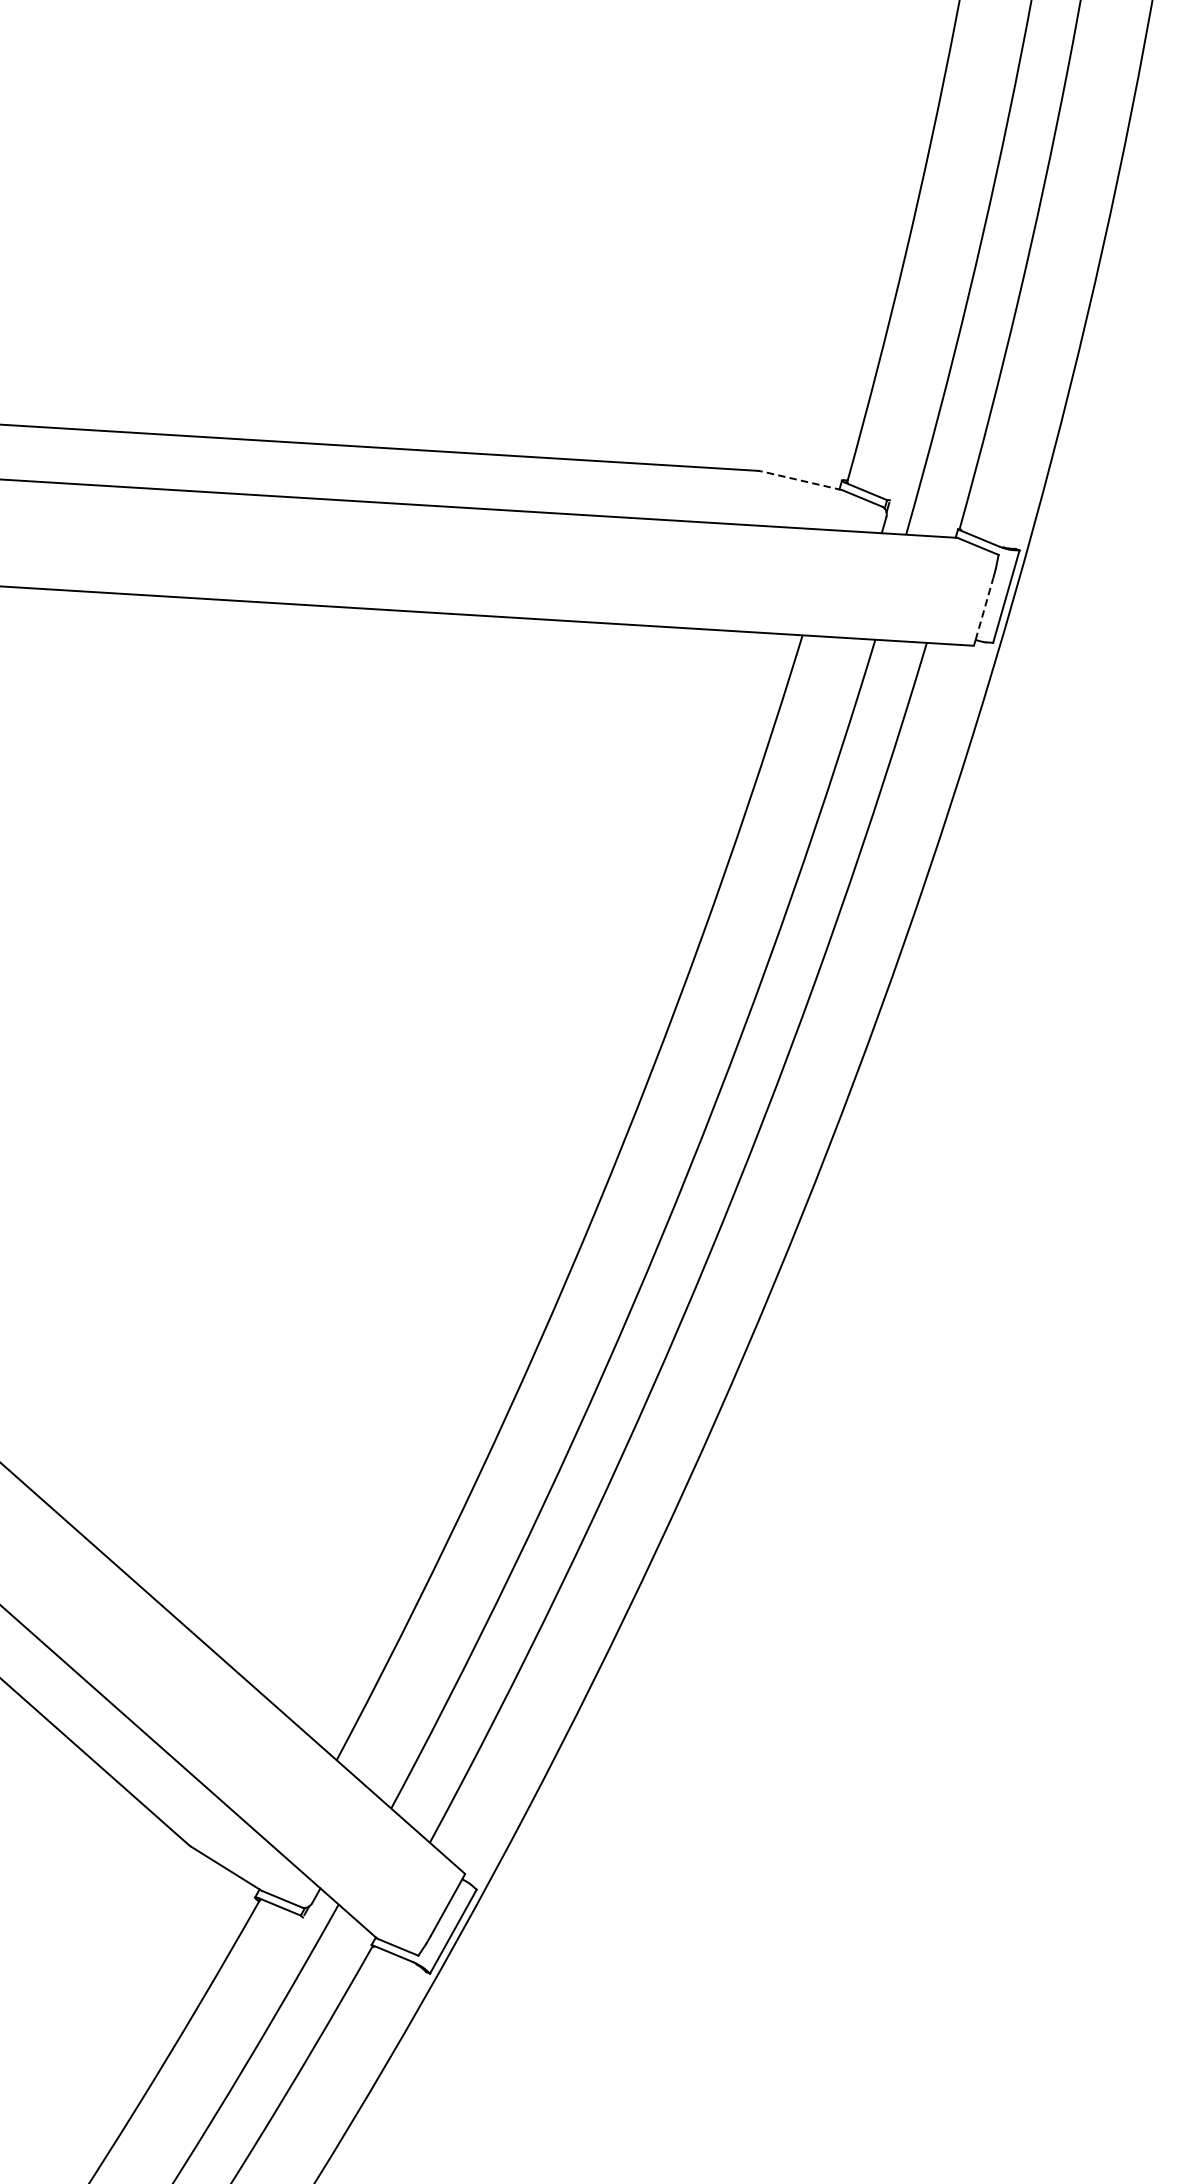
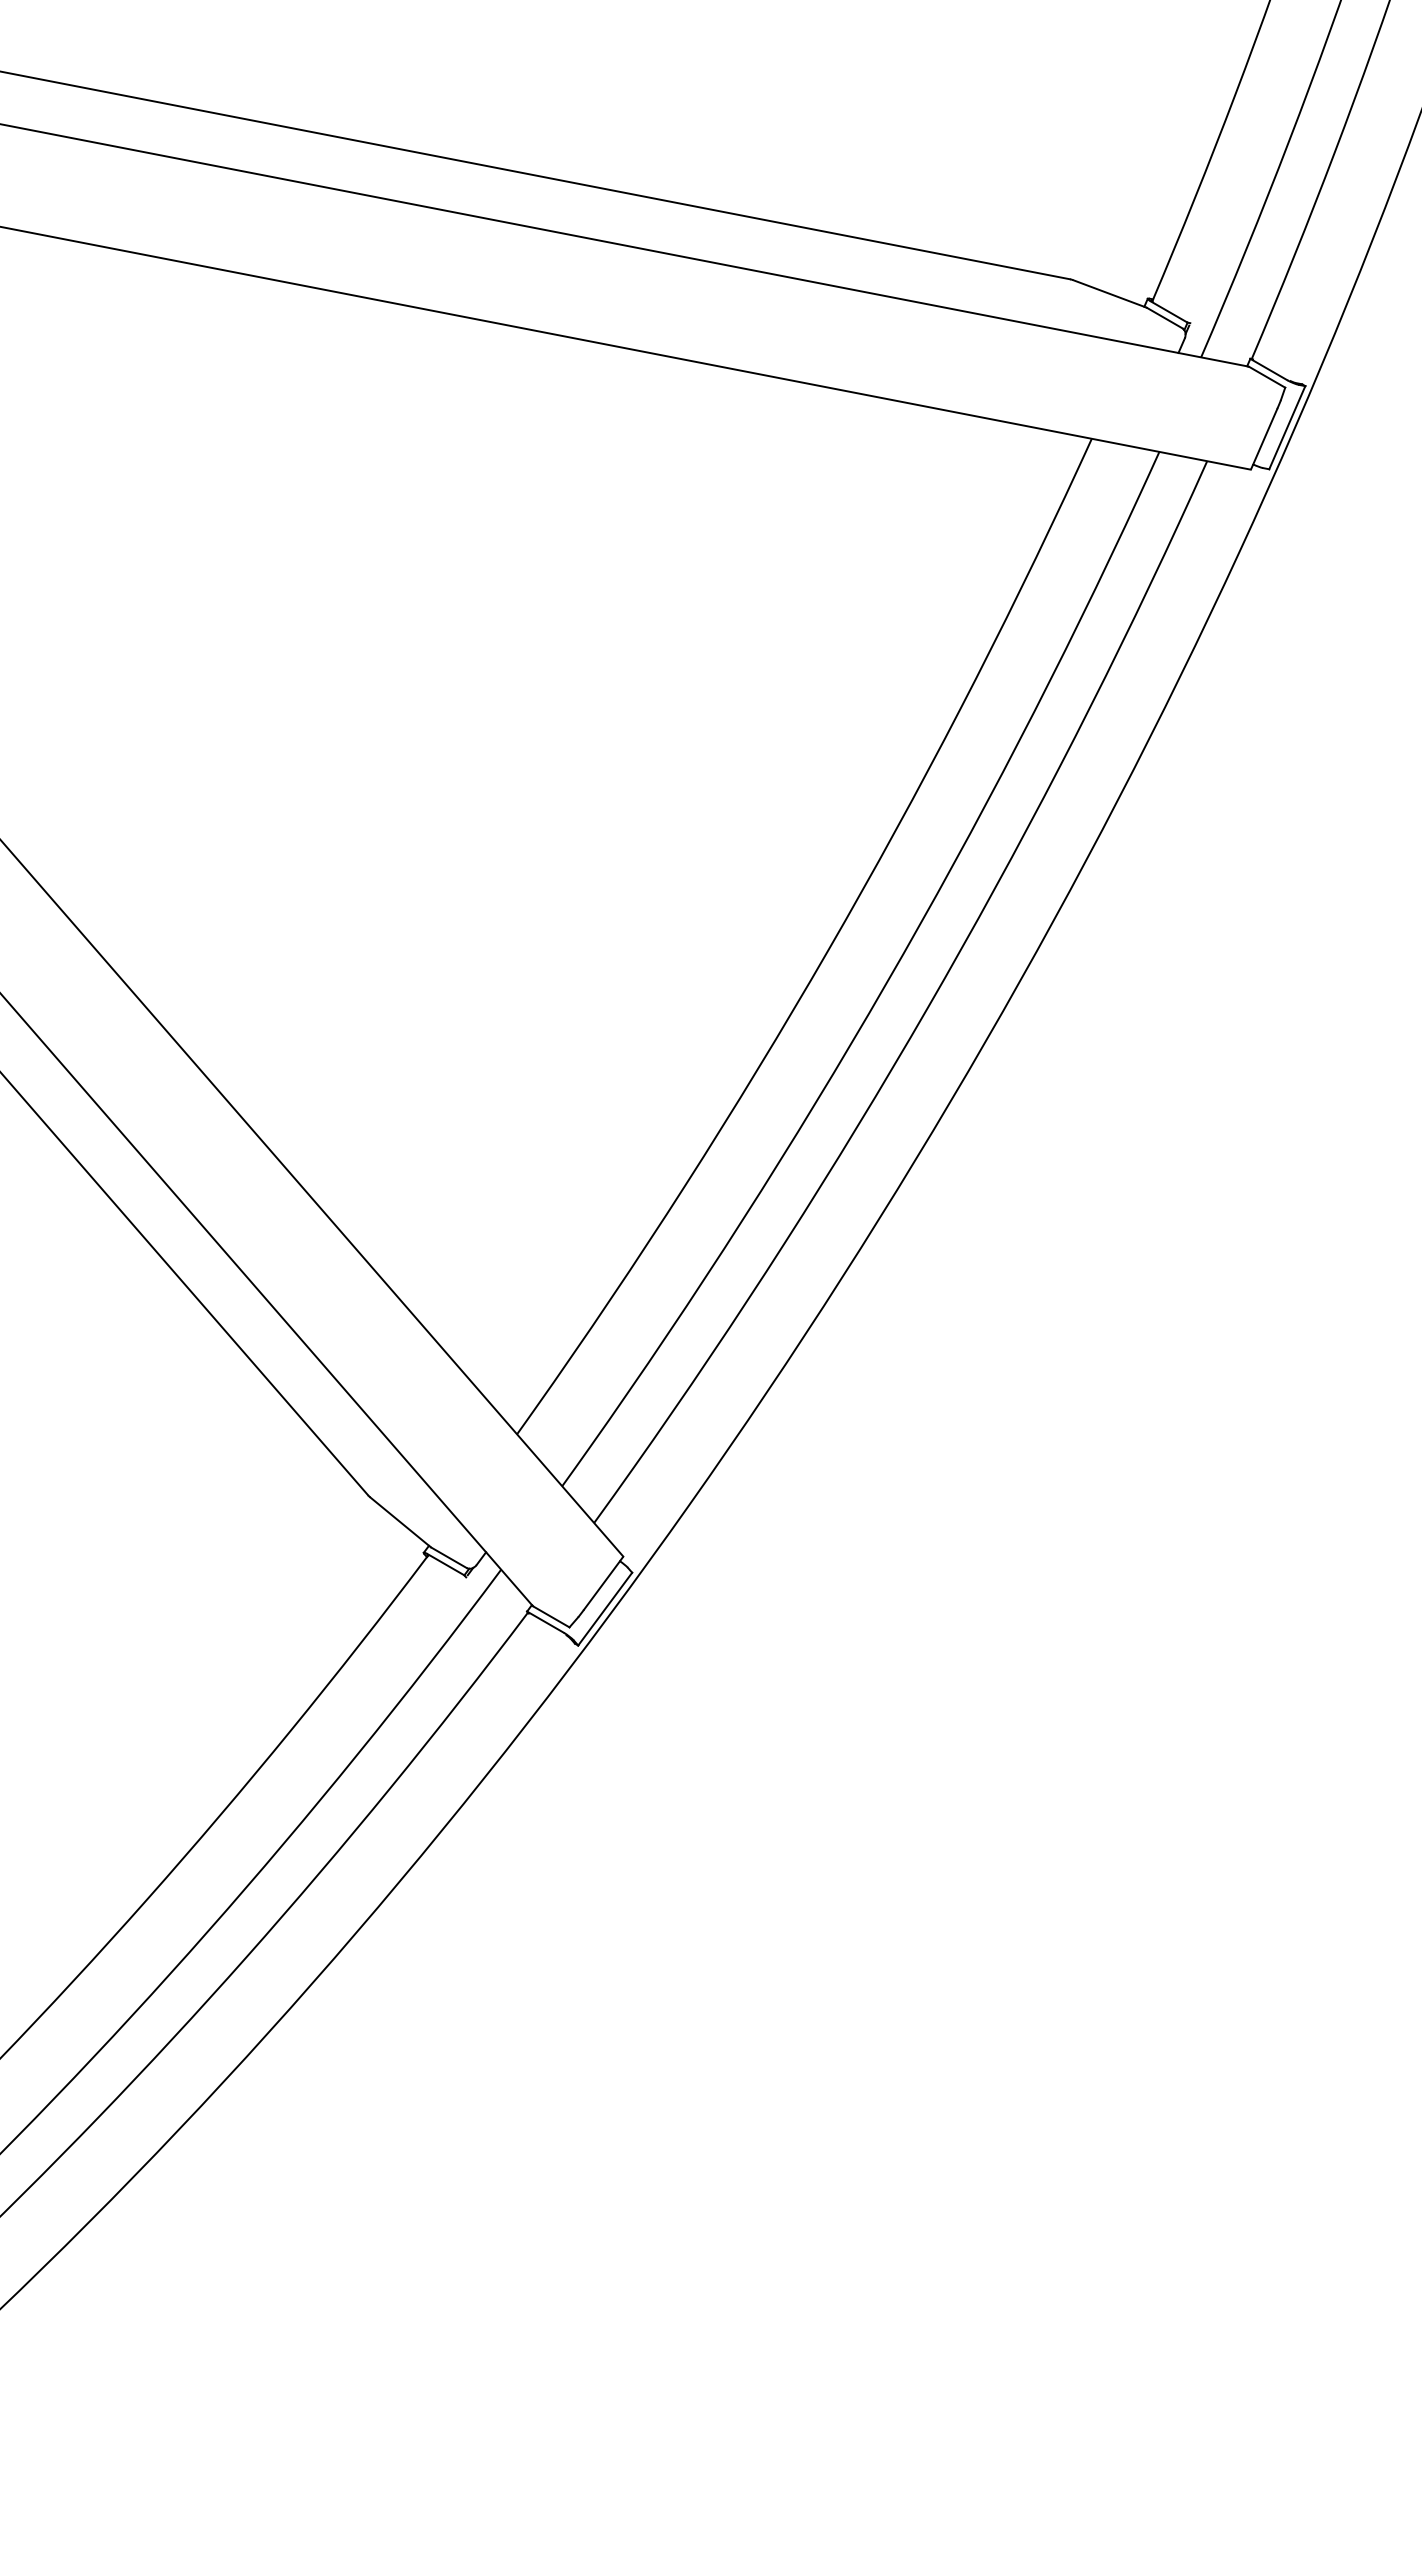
line: (801, 480) -> (1109, 293), dashed -> solid
line: (984, 608) -> (1265, 436), dashed -> solid

